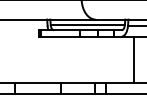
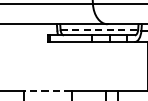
line: (88, 24) -> (100, 29), solid -> dashed
line: (38, 83) -> (47, 91), solid -> dashed

